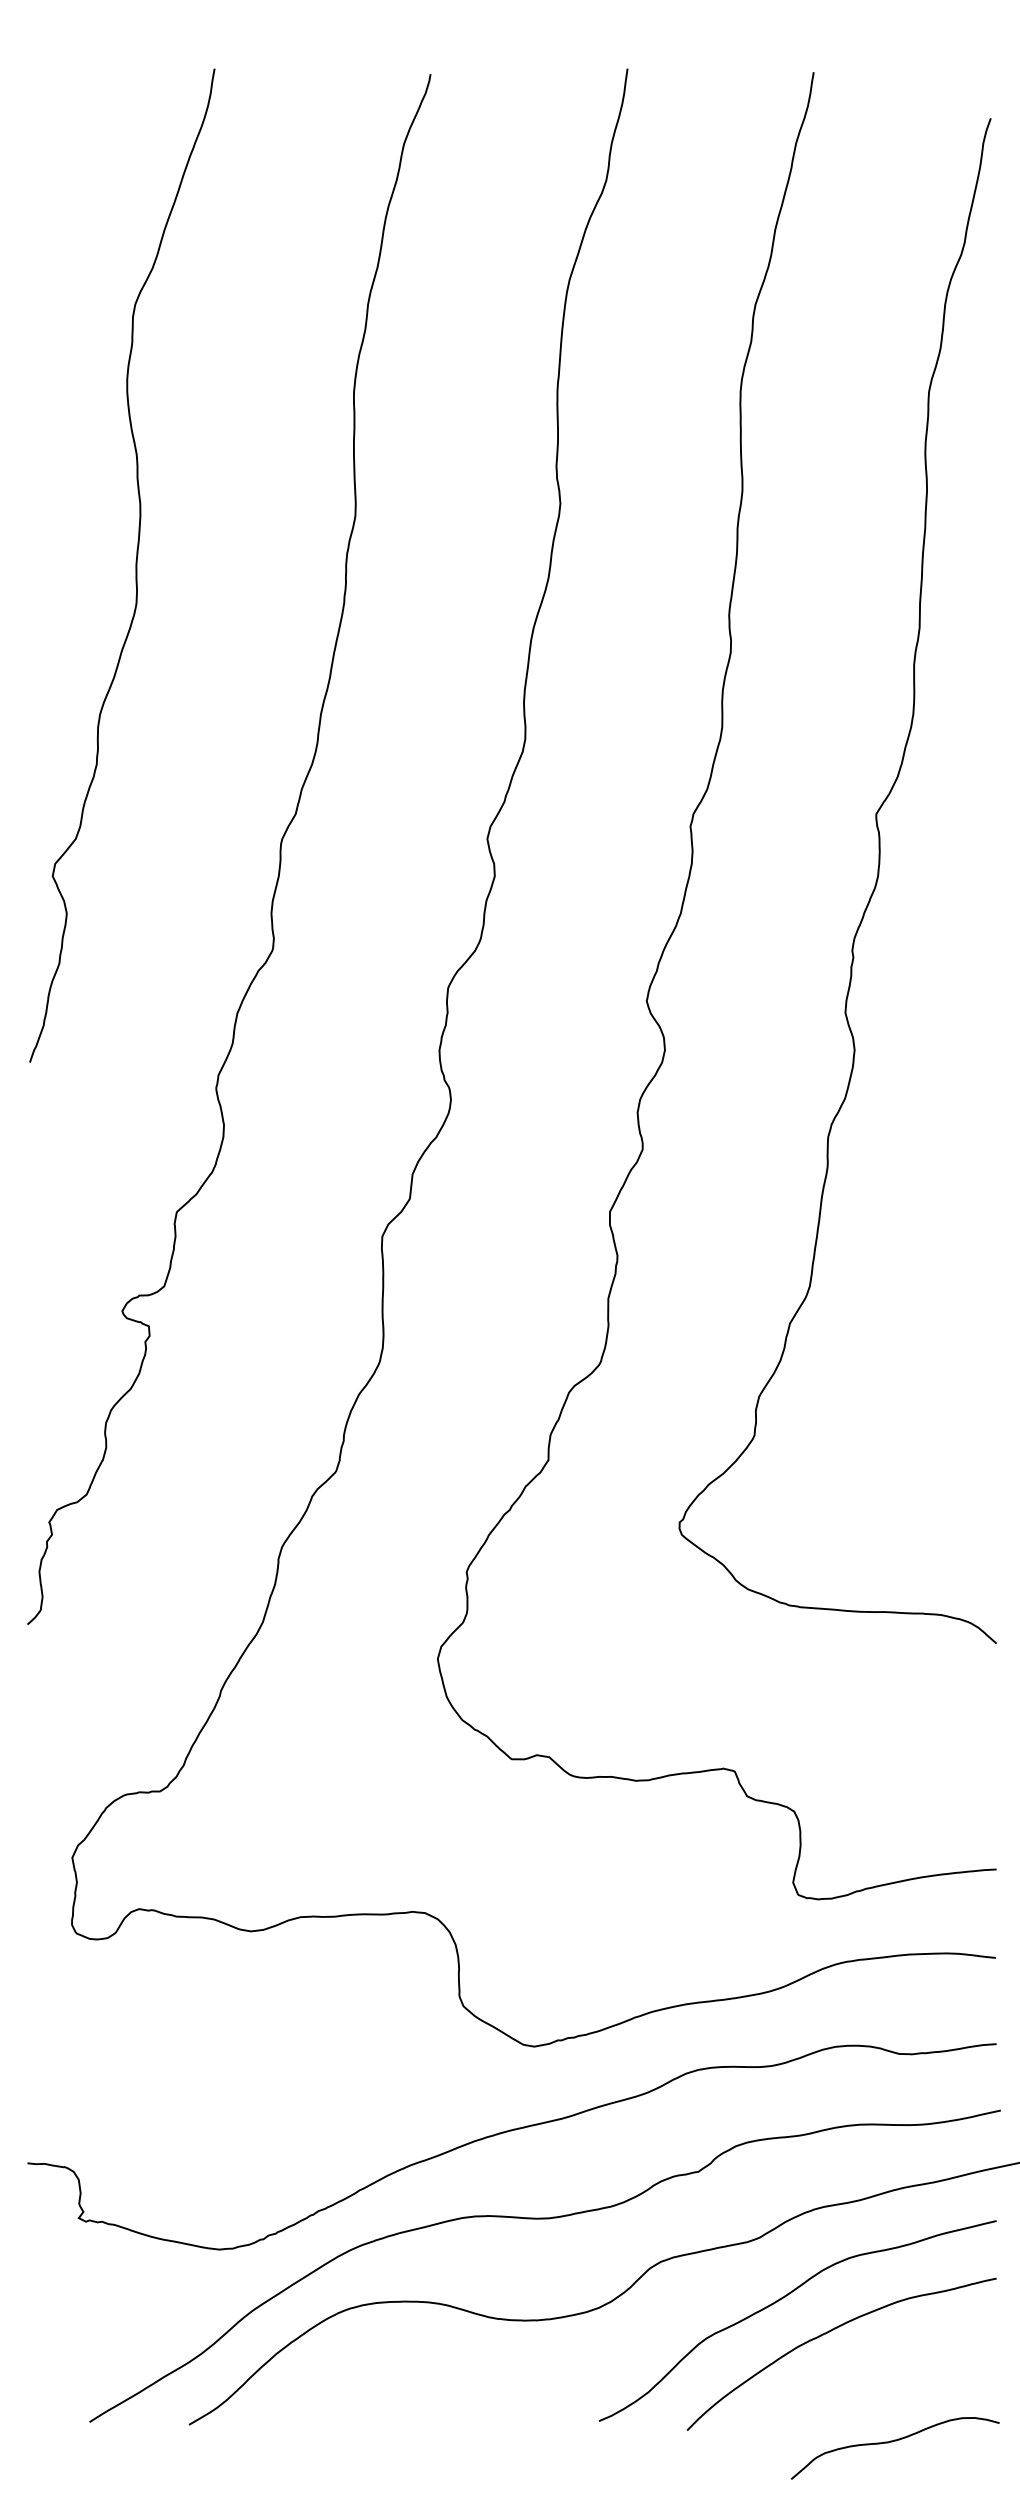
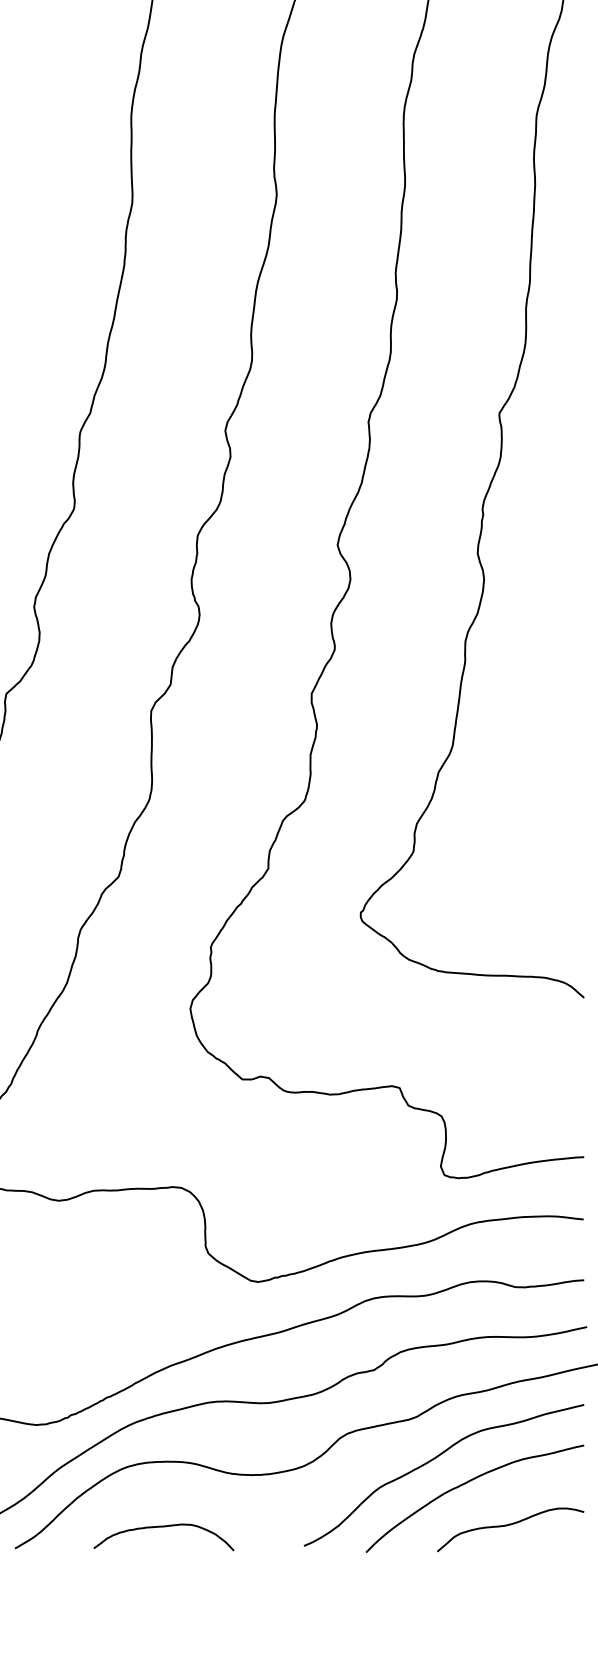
curve: (399, 2394) -> (163, 1527), added
curve: (892, 2442) -> (508, 1525), moved

